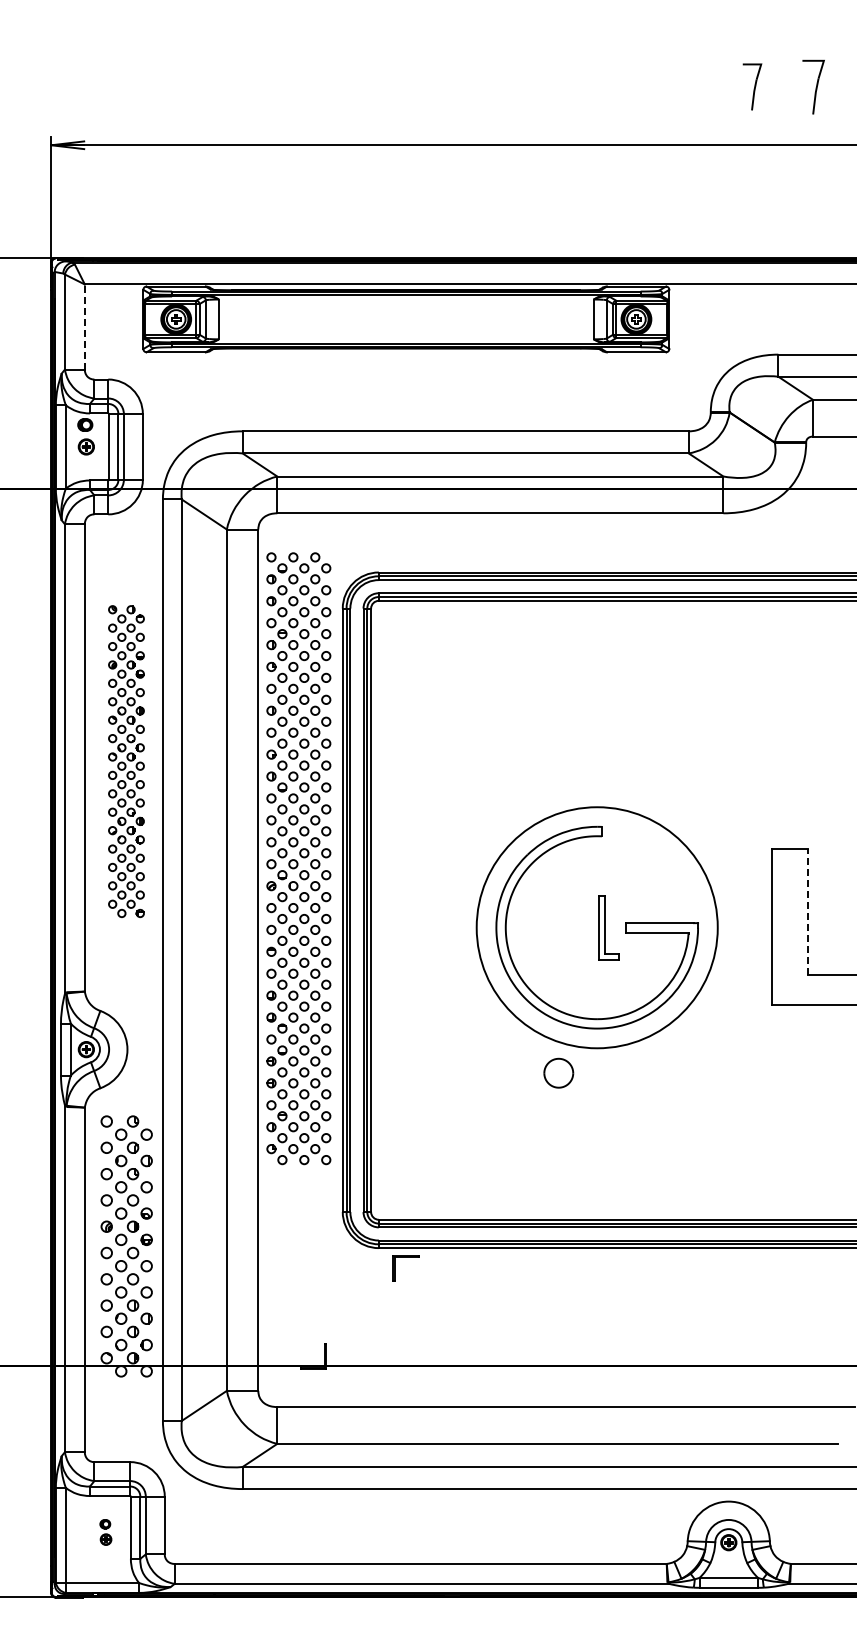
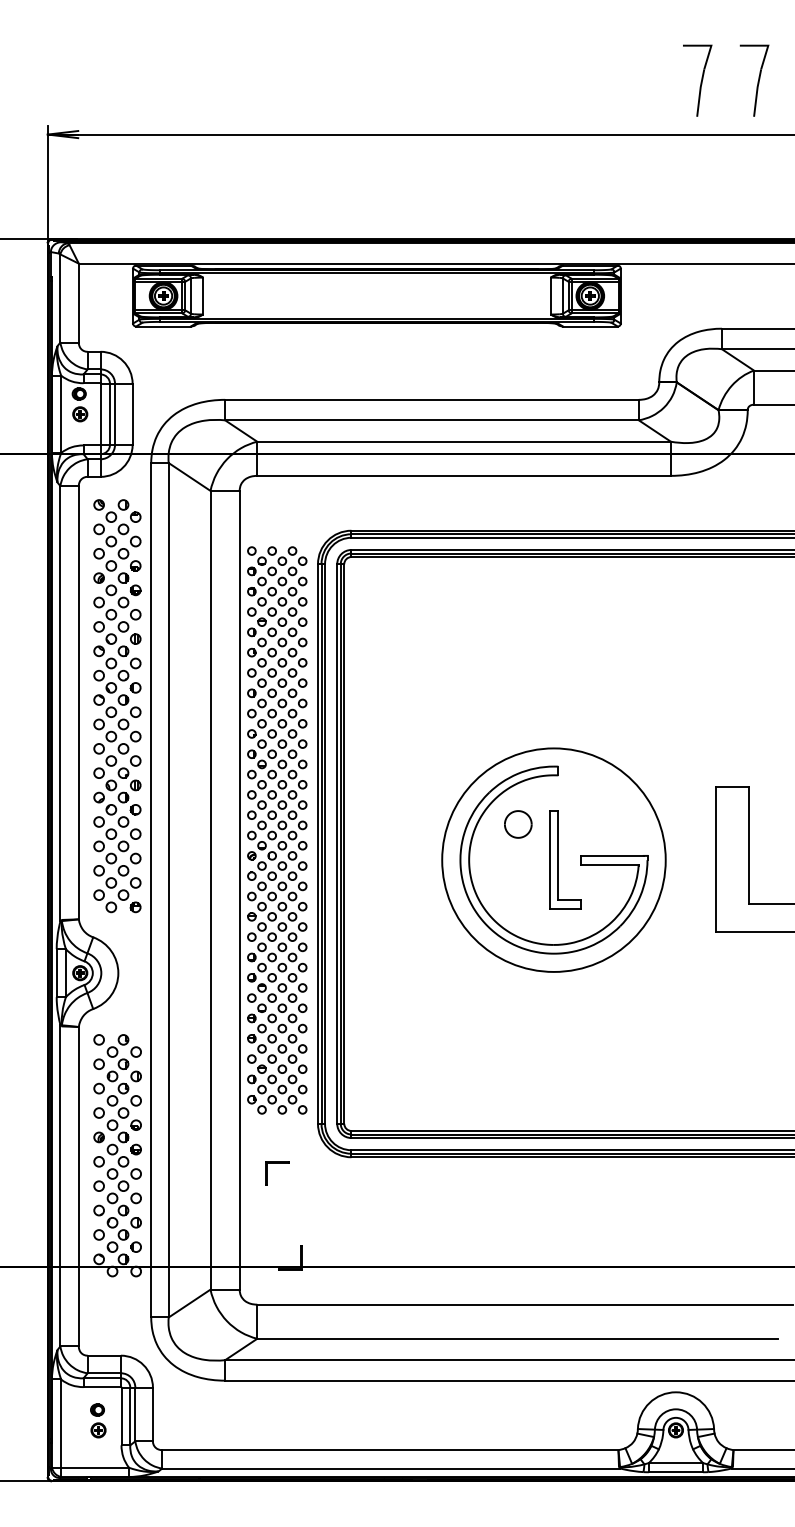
part: (752, 86) -> (697, 80), size x1.67
part: (813, 87) -> (754, 81), size x1.43
line: (84, 327) -> (78, 303), dashed -> solid
part: (126, 761) -> (117, 706), size x1.43
part: (298, 858) -> (276, 830), moved
line: (807, 911) -> (748, 845), dashed -> solid
part: (608, 927) -> (564, 859), size x1.67
part: (558, 1072) -> (518, 823), moved
part: (395, 1268) -> (267, 1173), moved
part: (105, 1532) -> (97, 1420), size x1.43

